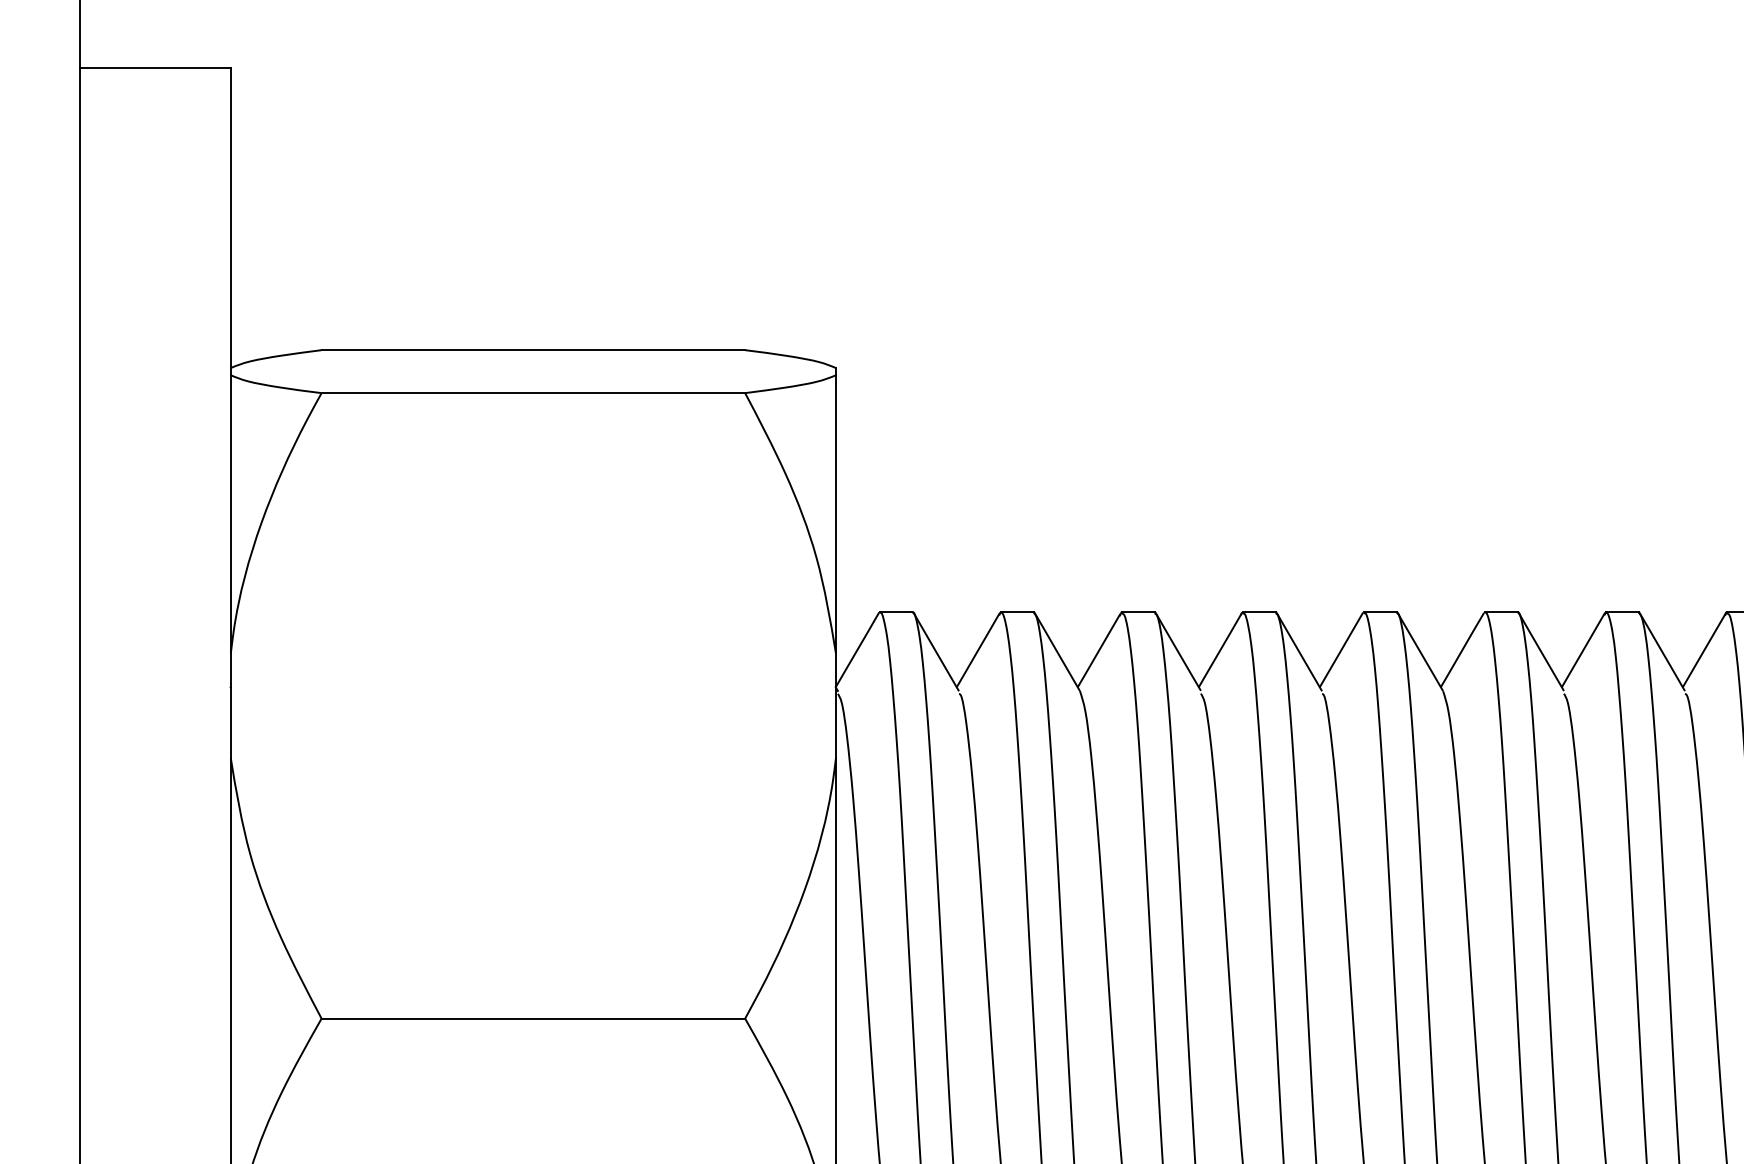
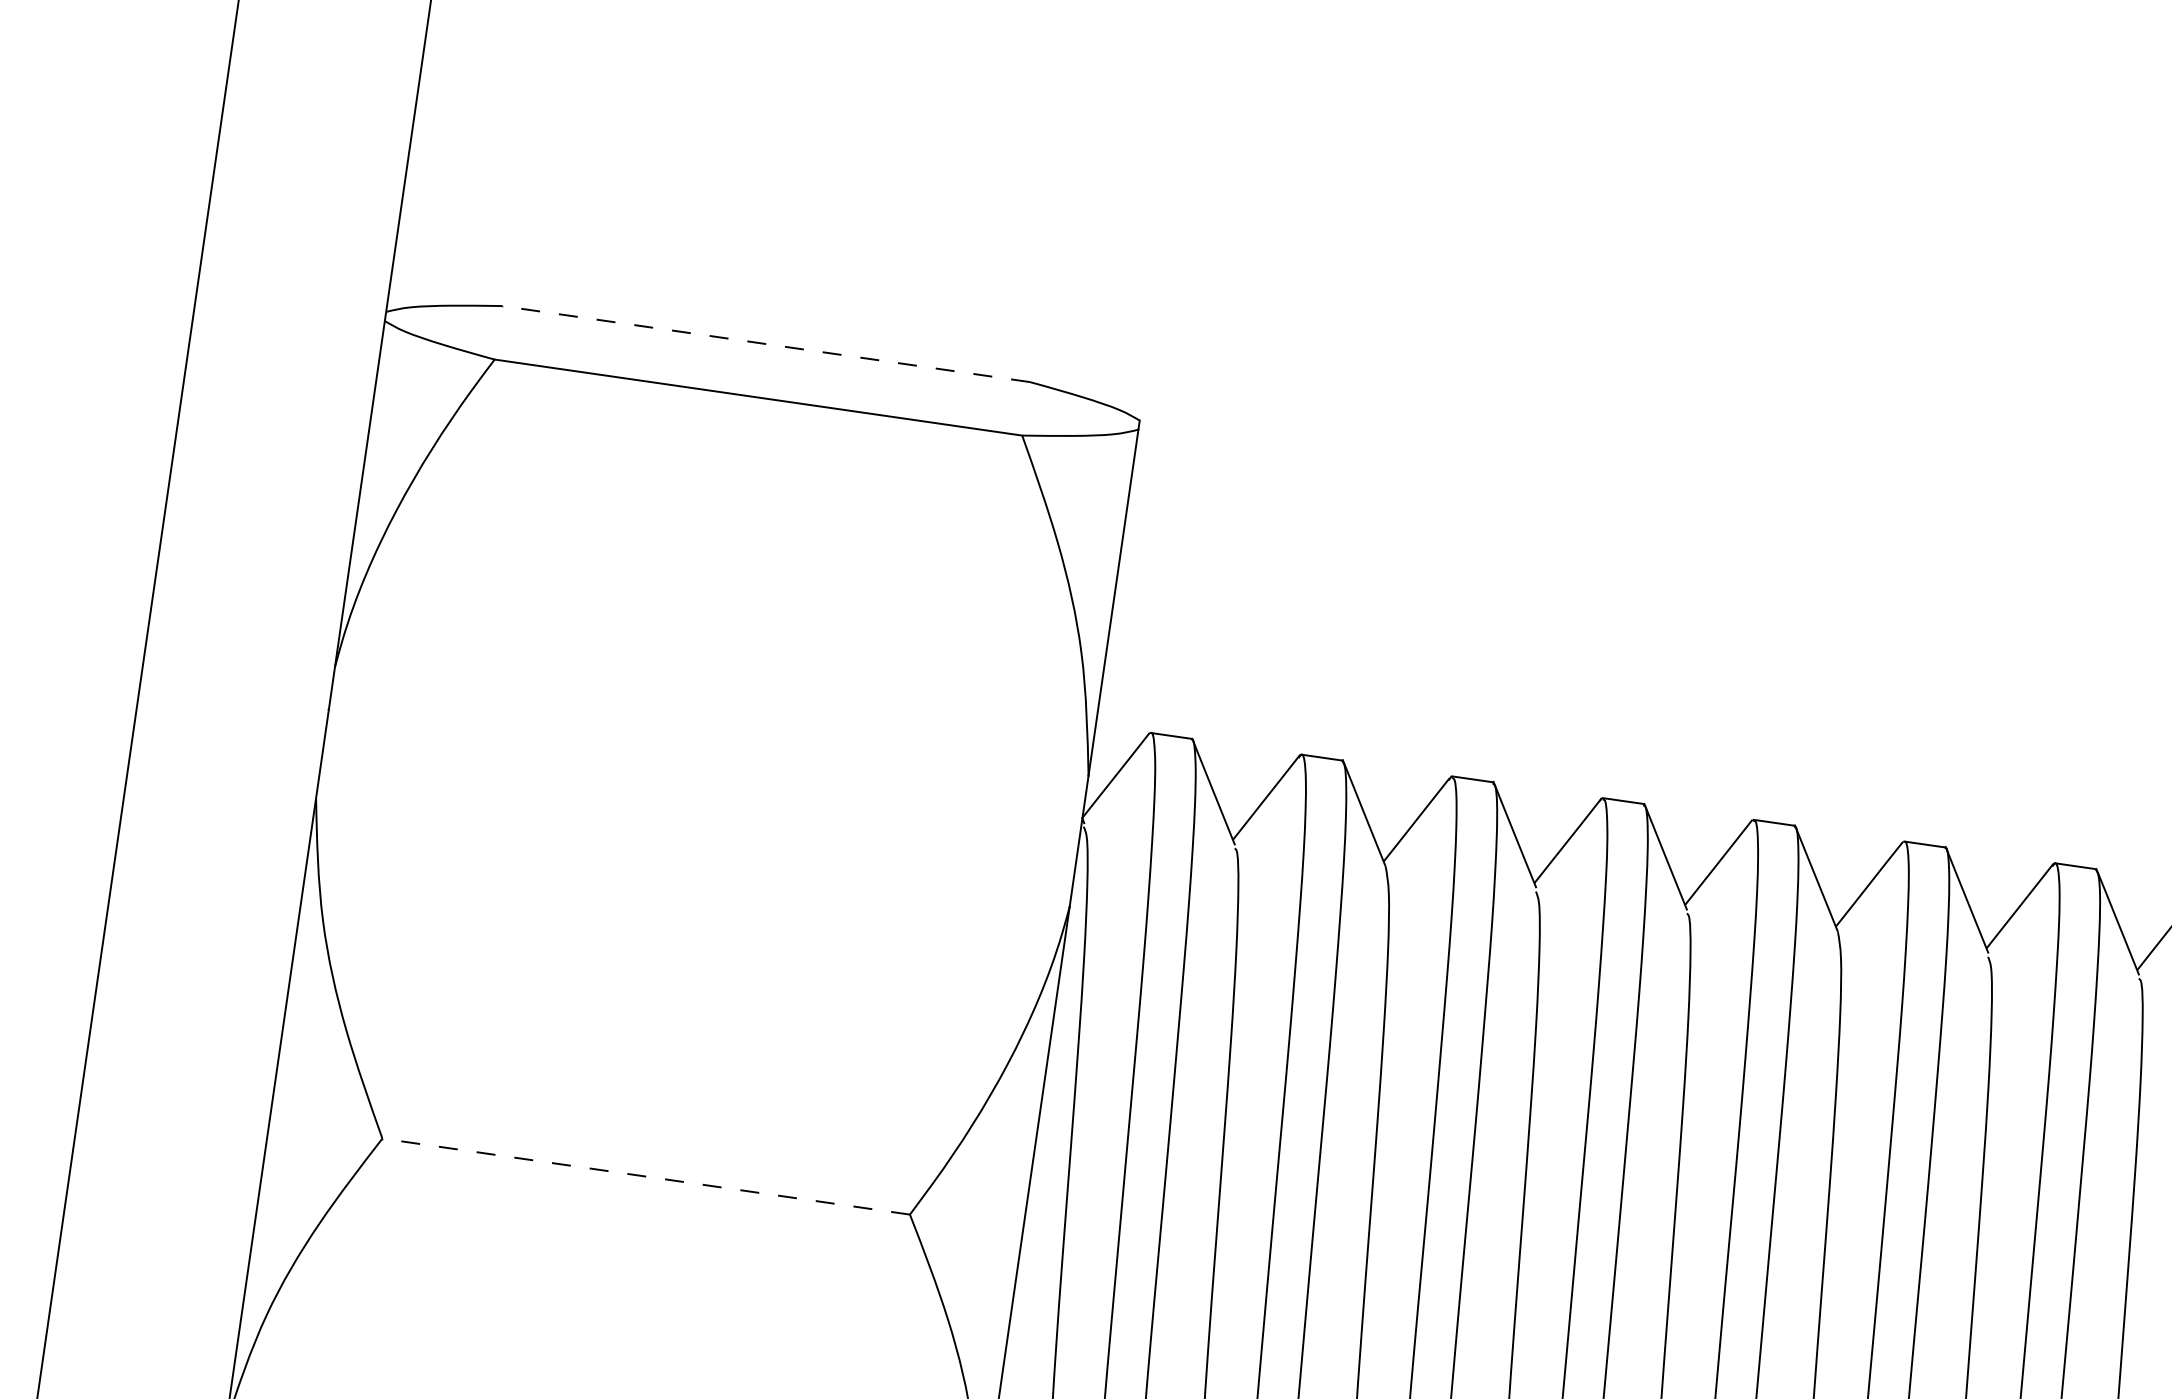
line: (533, 350) -> (766, 344), solid -> dashed
line: (533, 1018) -> (646, 1176), solid -> dashed

